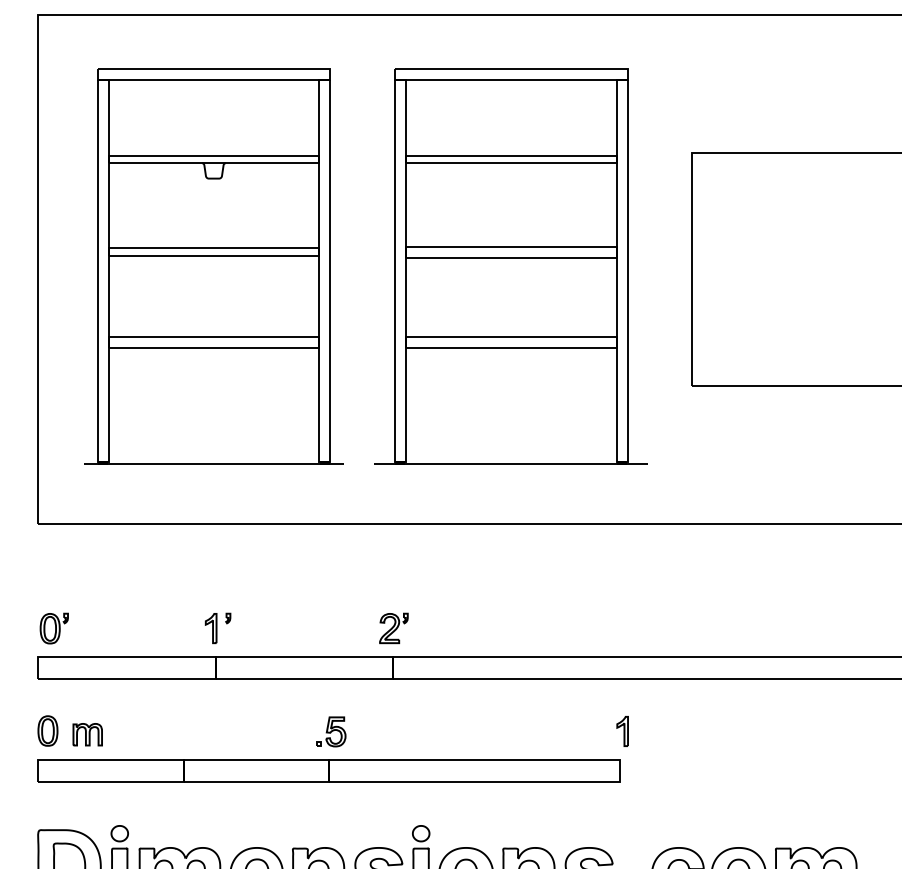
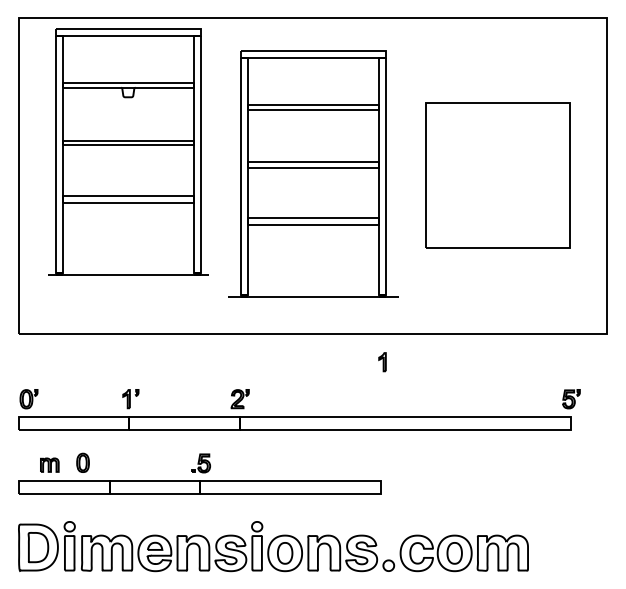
part: (214, 265) -> (128, 151), moved
part: (47, 730) -> (82, 462), moved
part: (622, 731) -> (382, 362), moved

